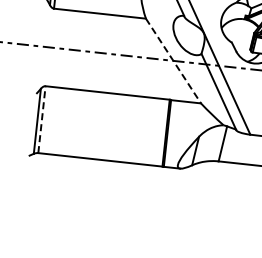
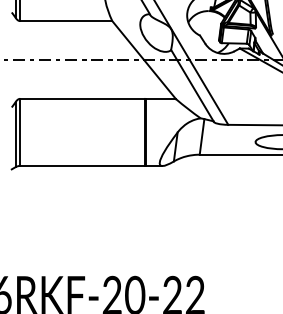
line: (173, 61) -> (144, 60), dashed -> solid
line: (42, 119) -> (20, 132), dashed -> solid

